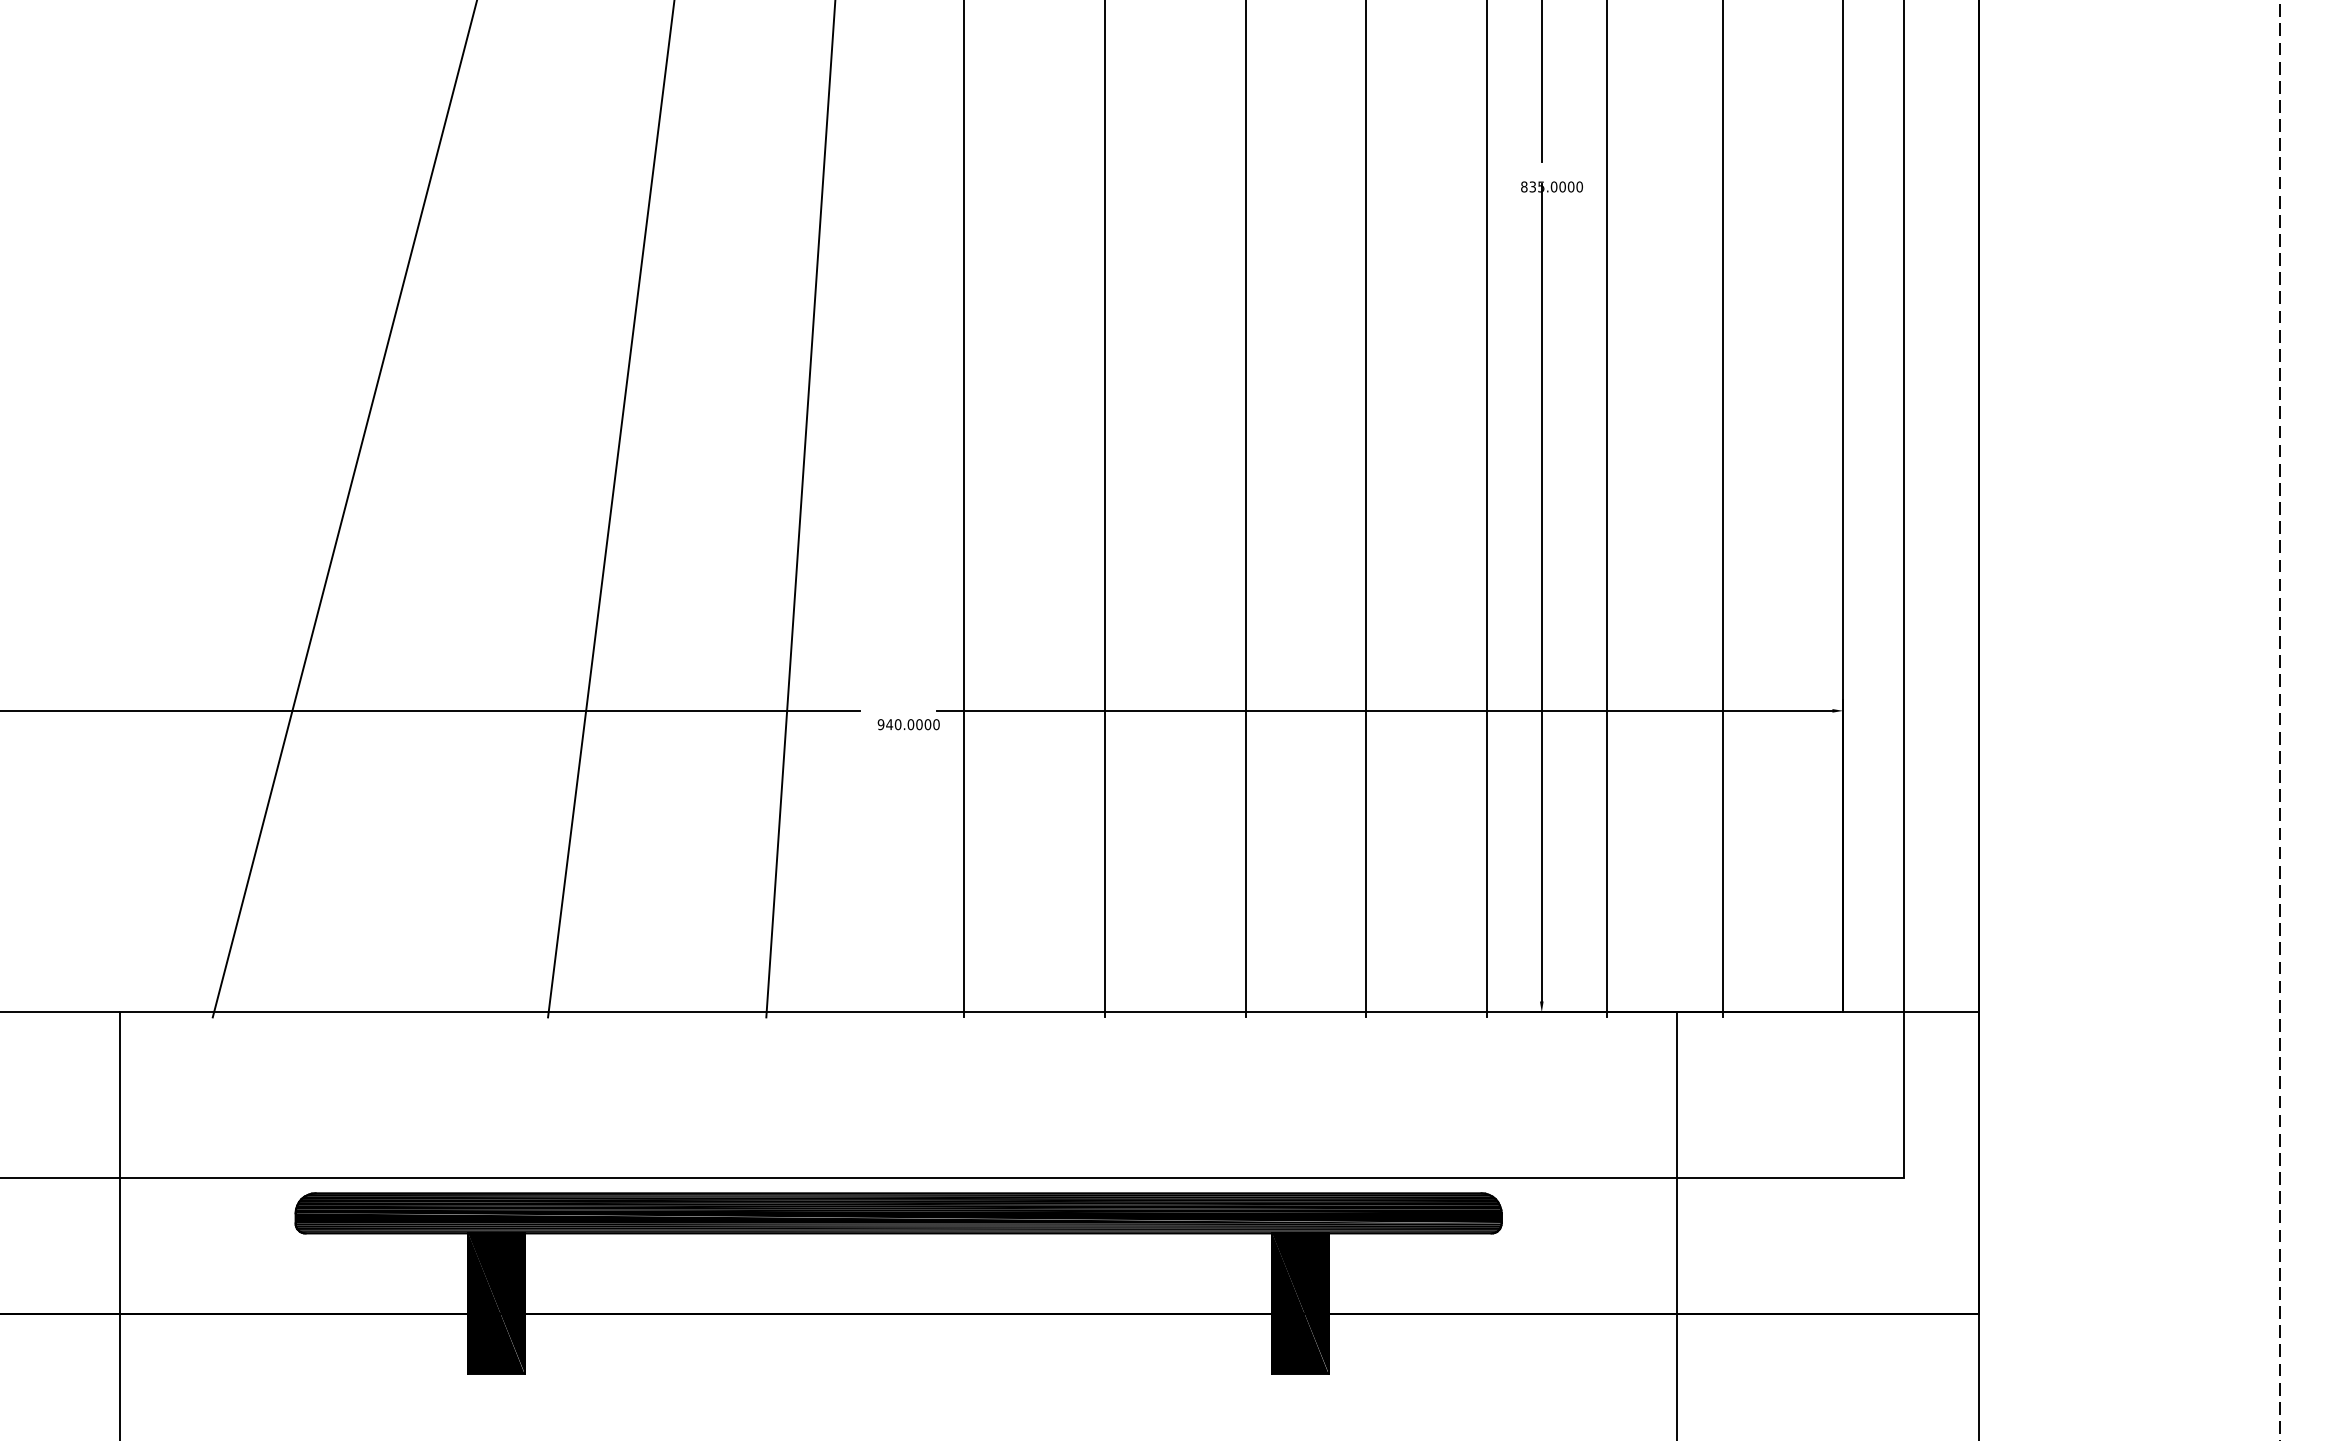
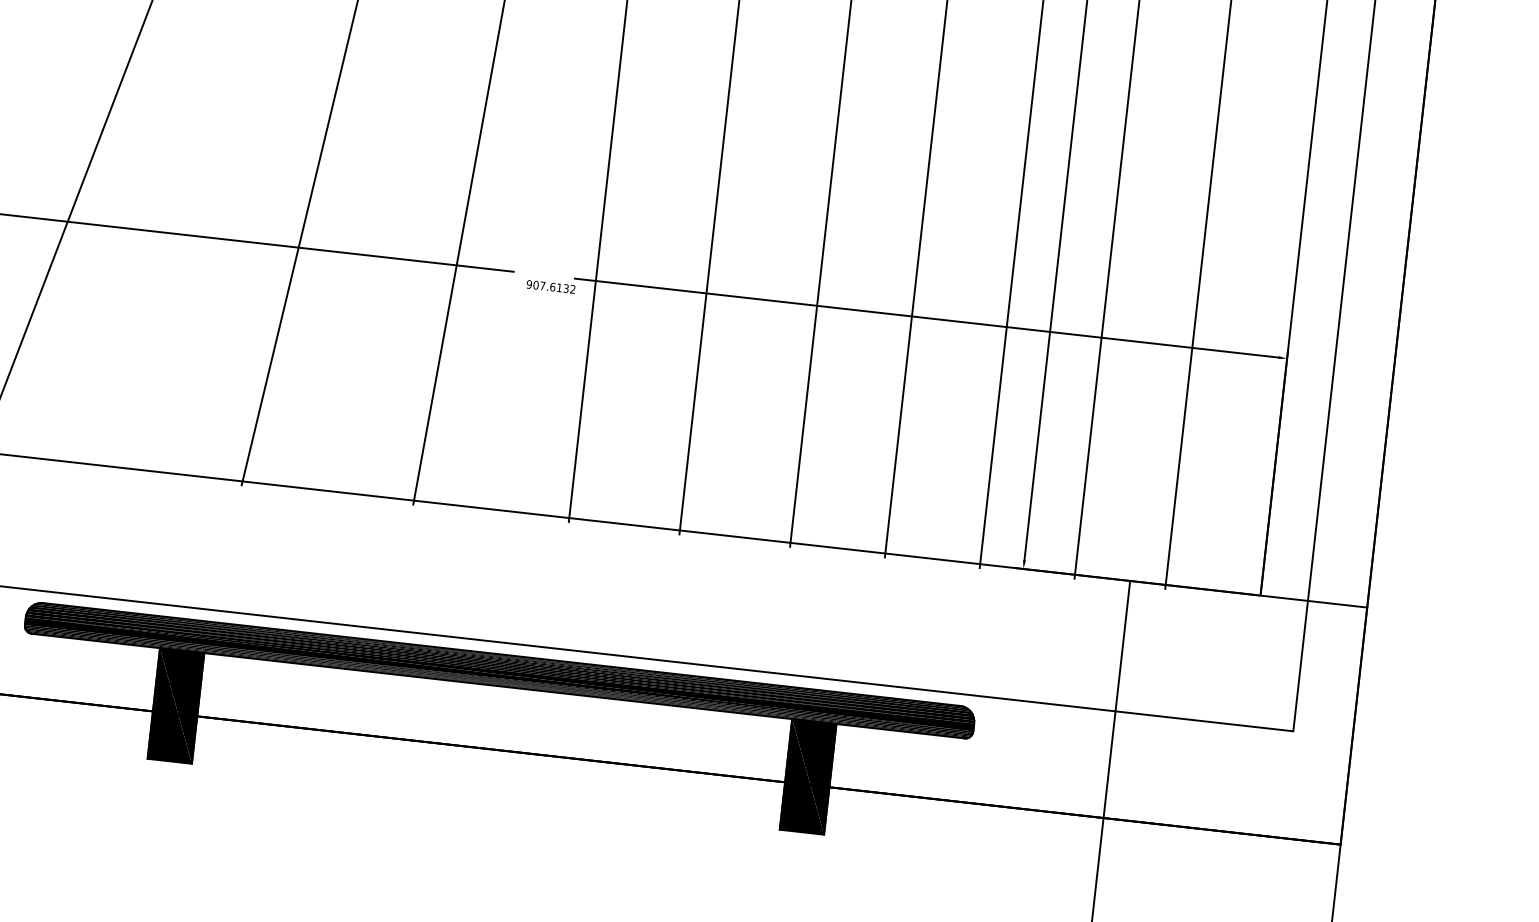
text: (912, 724) -> (554, 287), 940.0000 -> 907.6132

